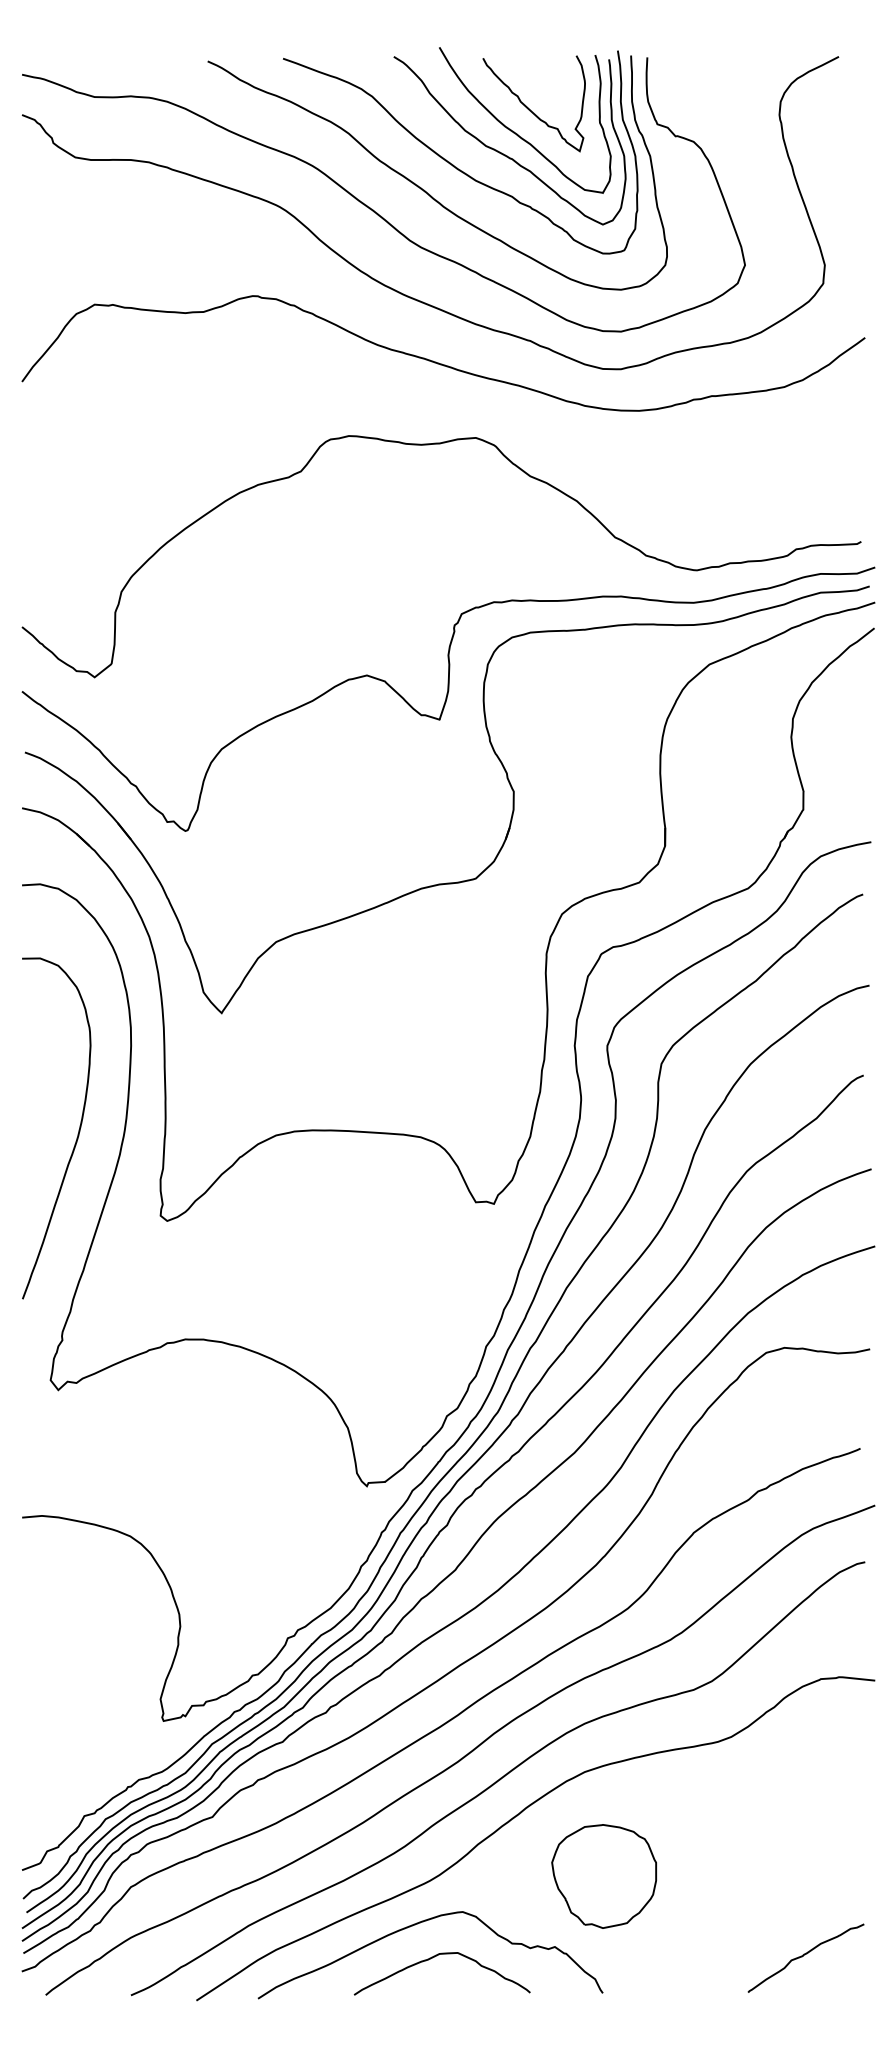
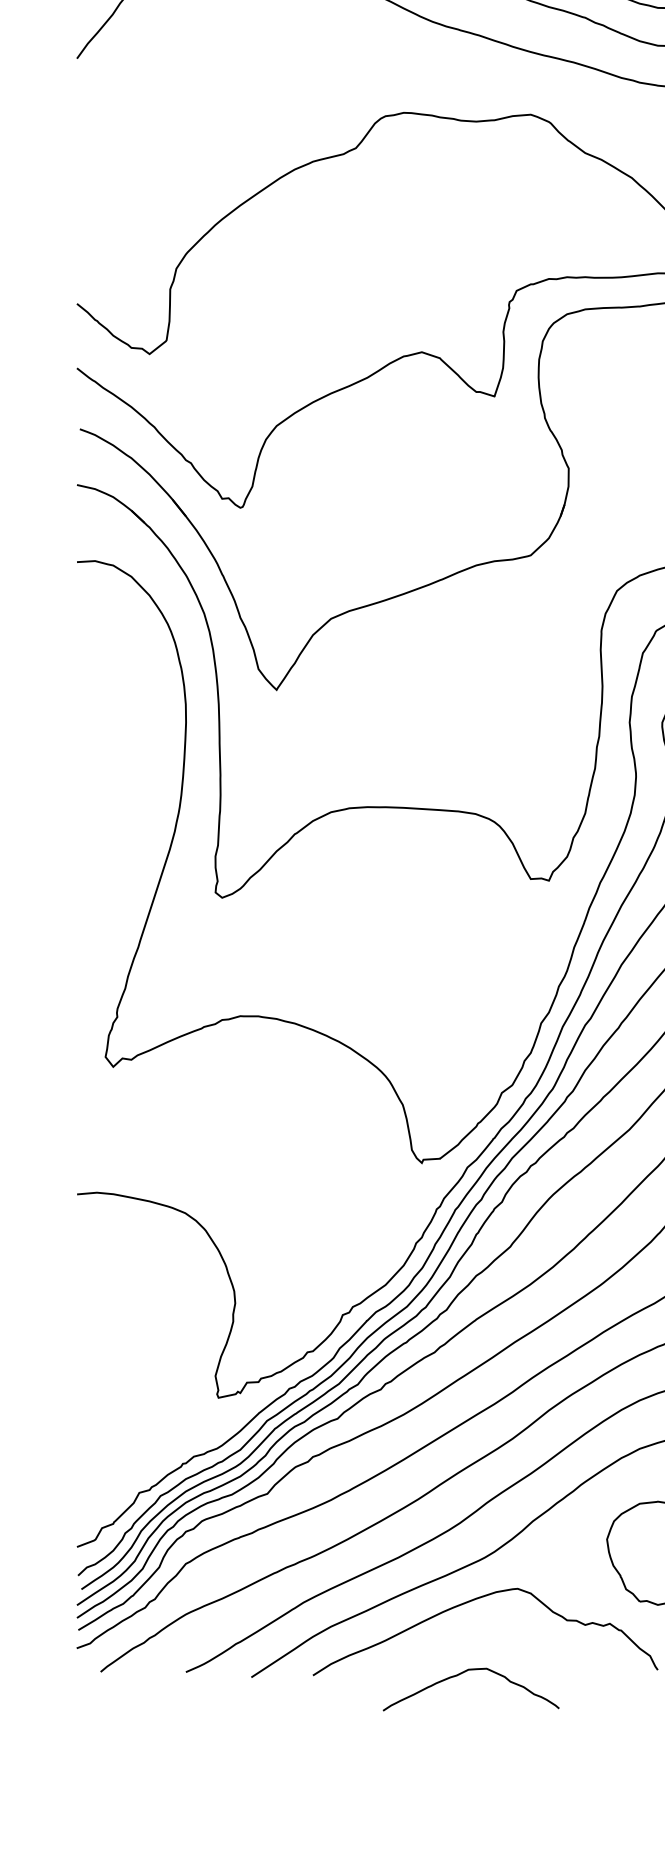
curve: (77, 1134) -> (132, 811), removed
curve: (434, 1957) -> (463, 1673), moved

